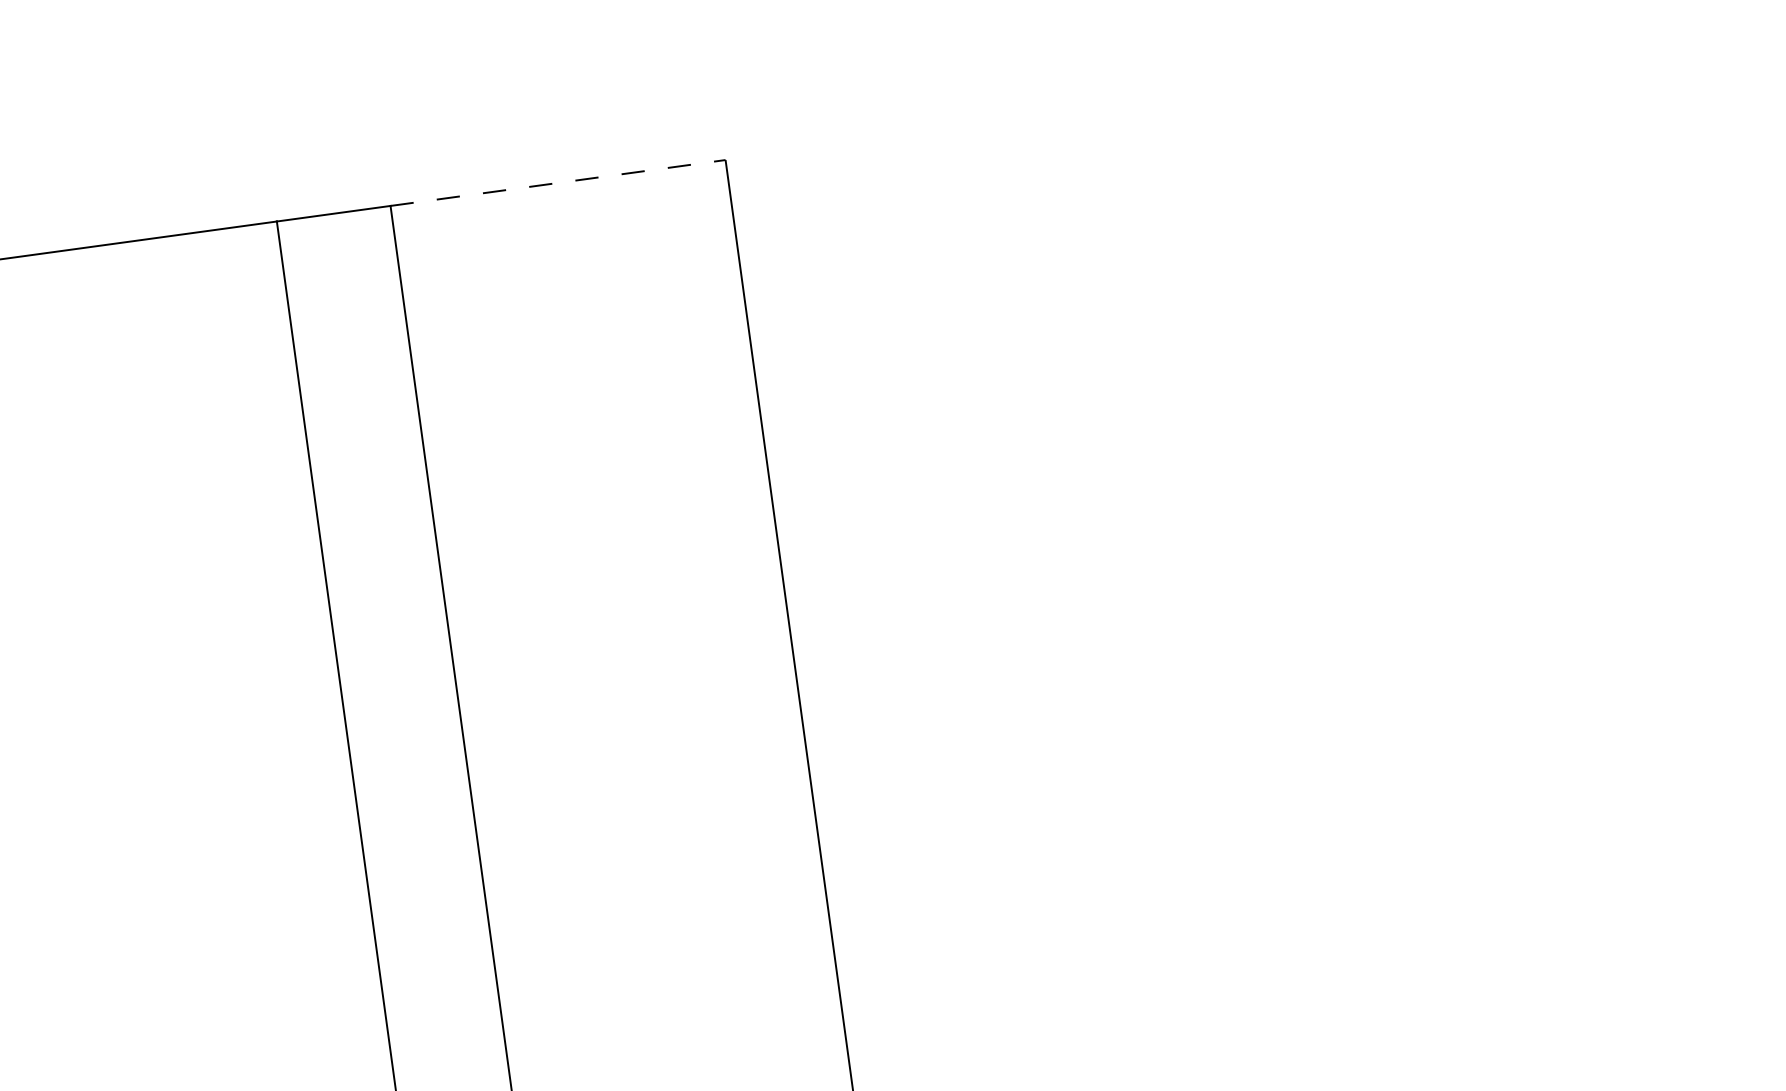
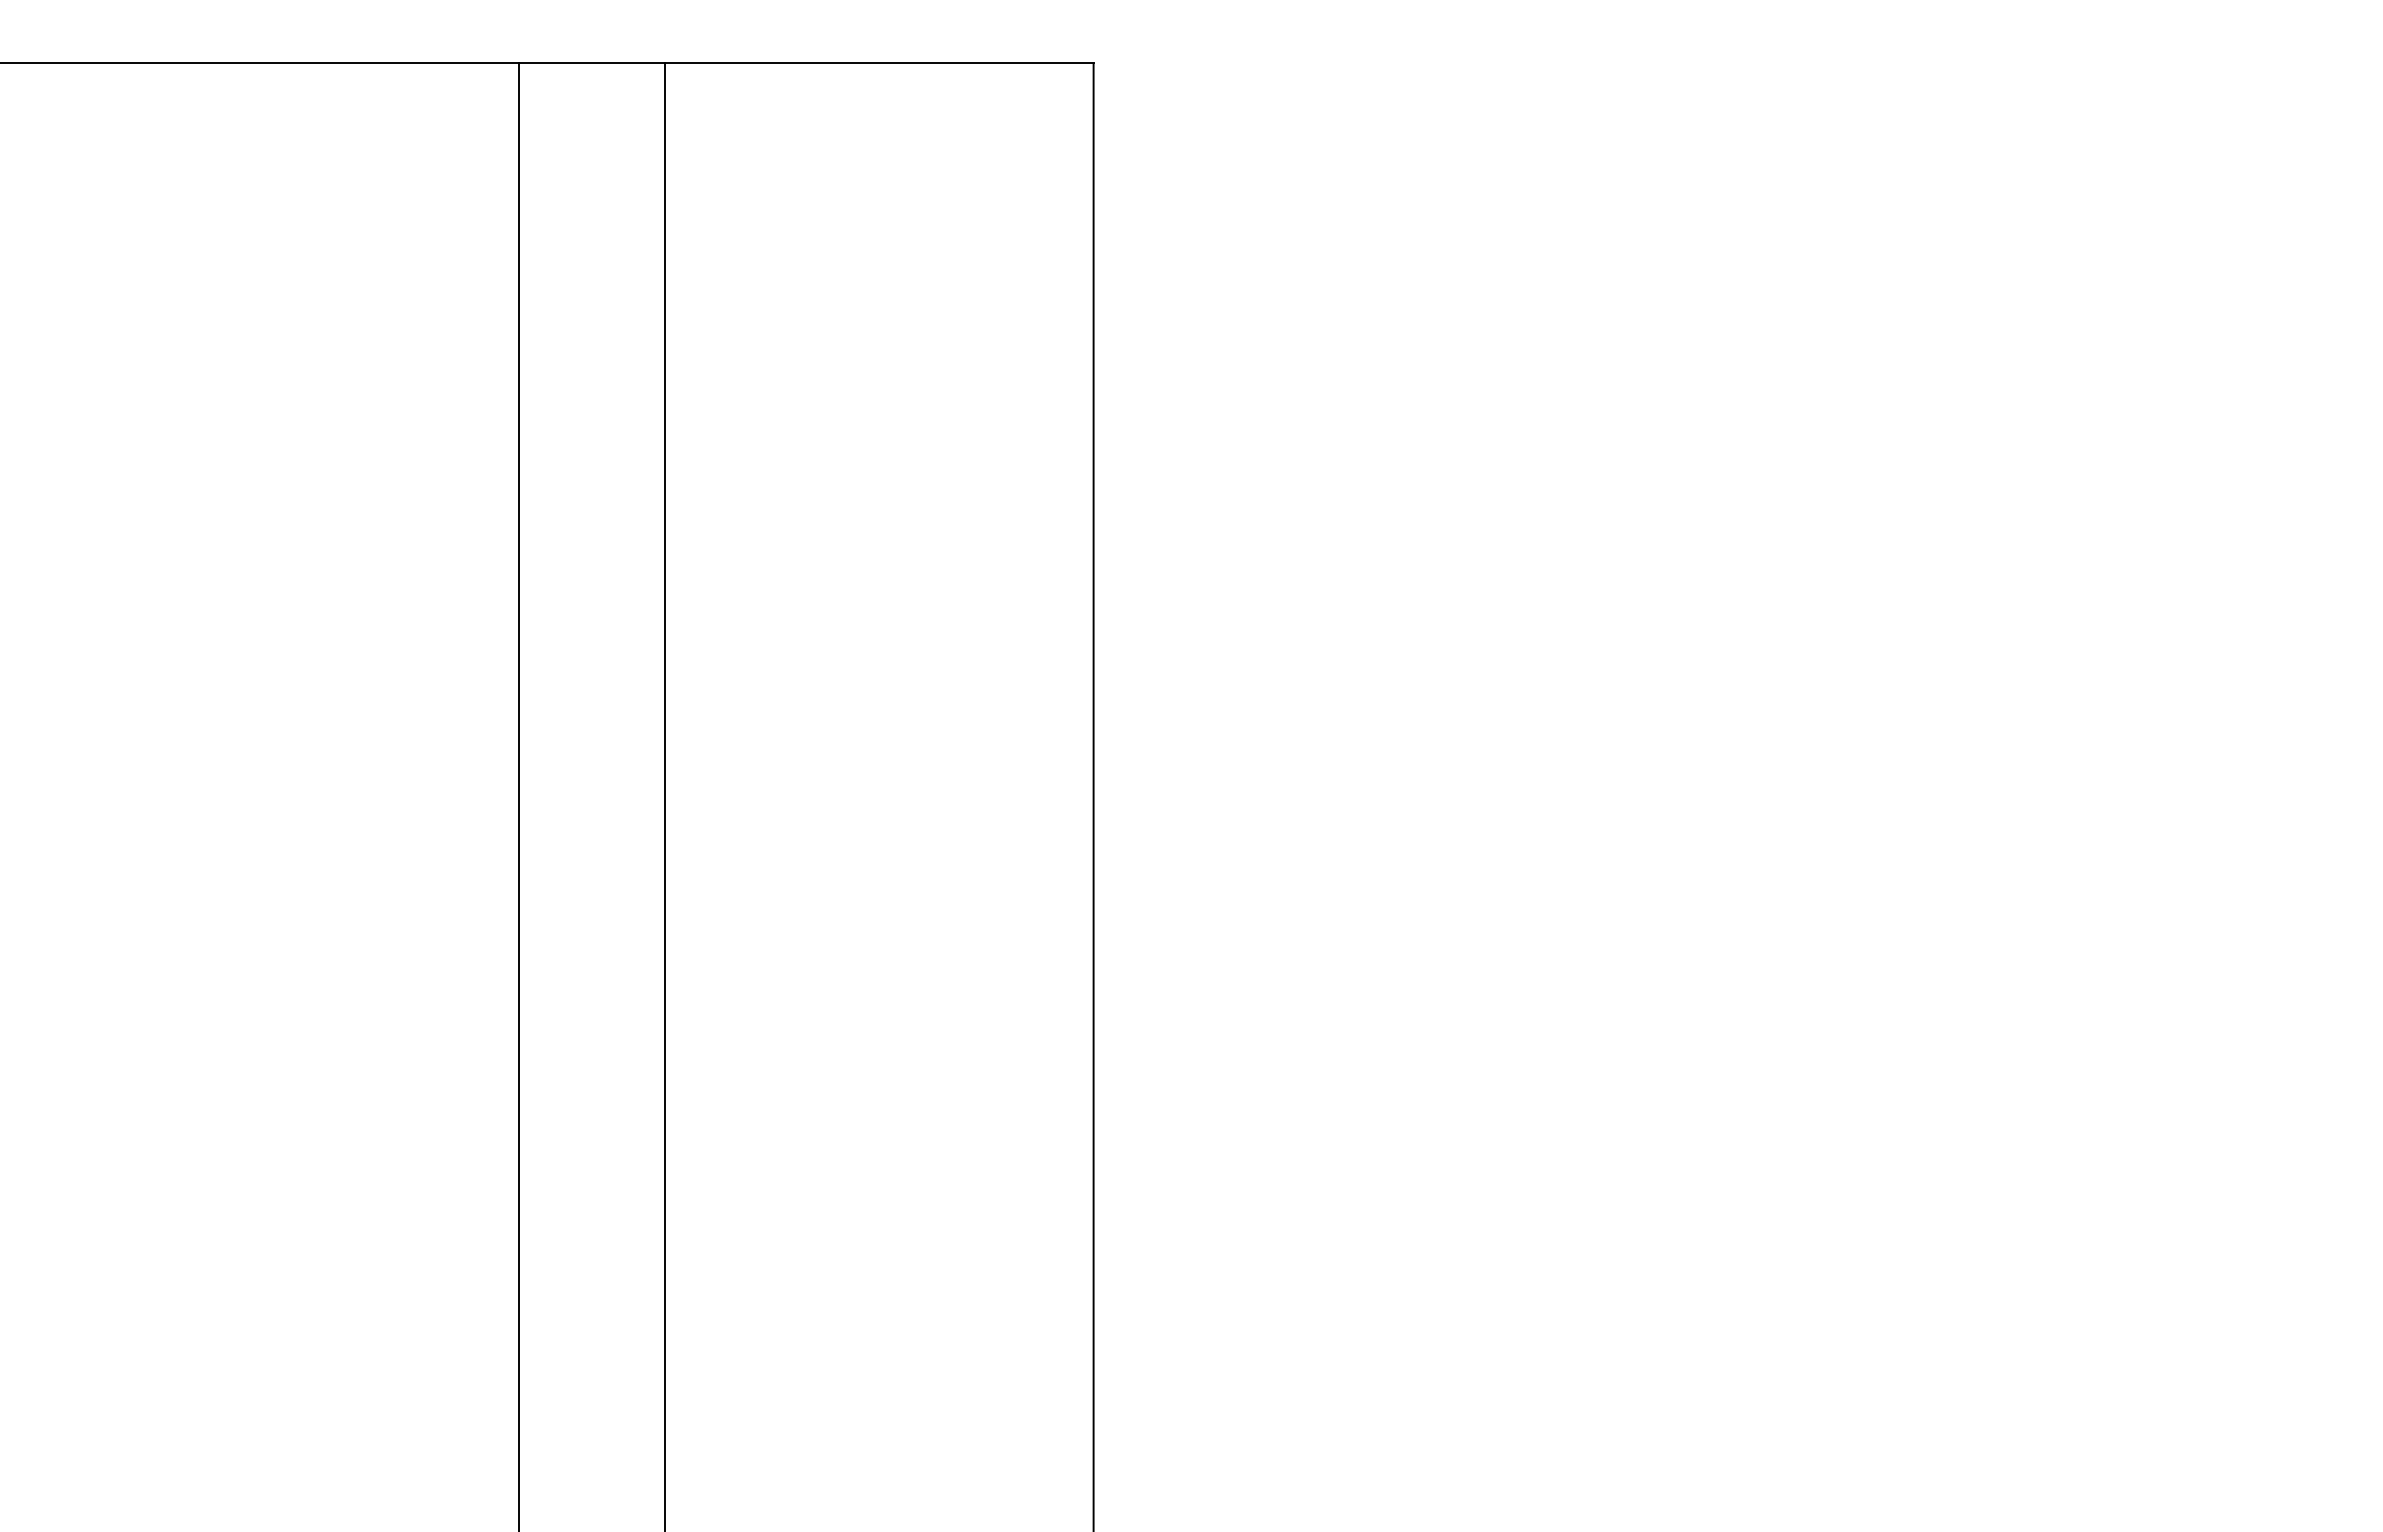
line: (558, 182) -> (879, 62), dashed -> solid

